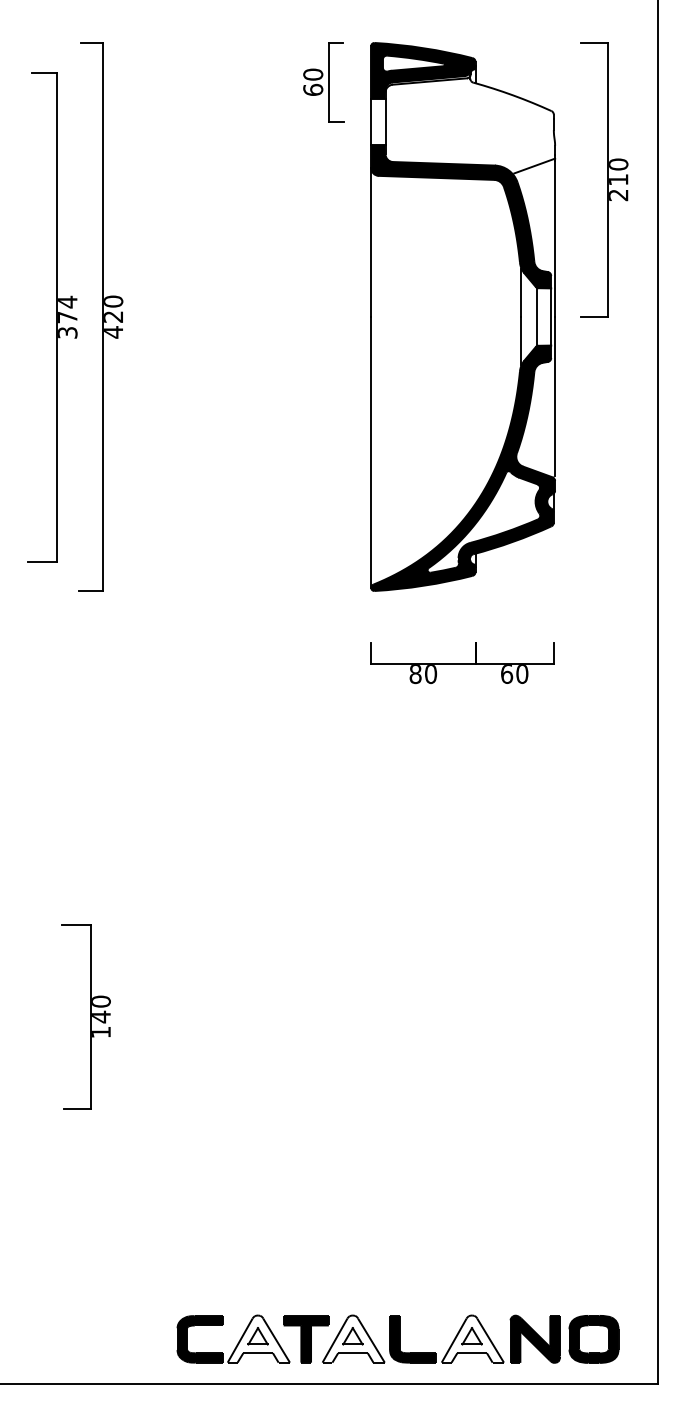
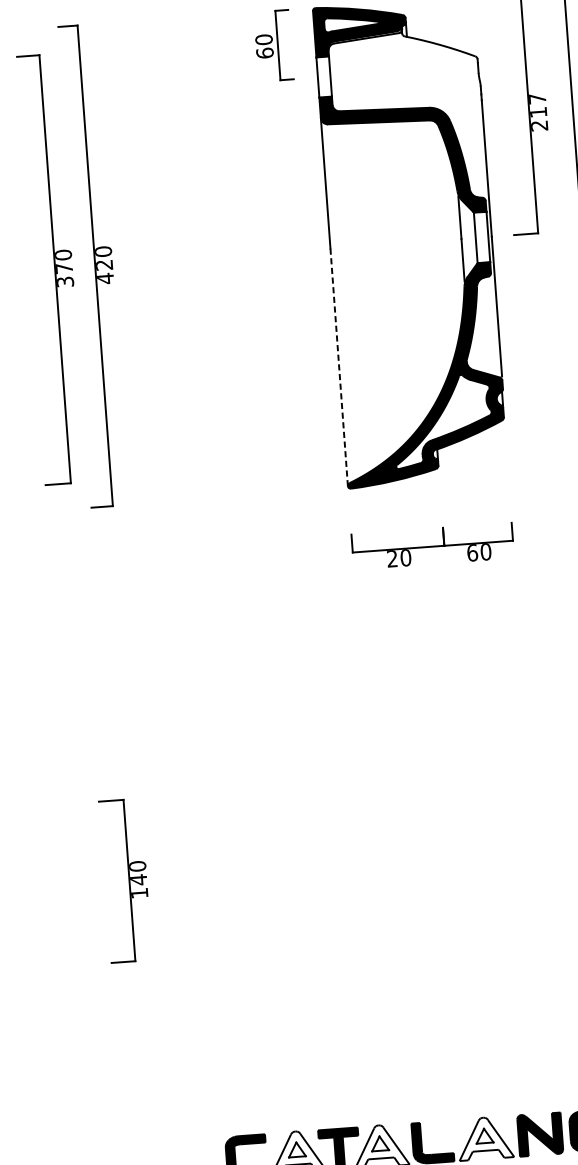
text: (618, 164) -> (537, 98), 210 -> 217
line: (534, 165) -> (463, 105), removed
text: (67, 301) -> (63, 254), 374 -> 370
line: (371, 452) -> (339, 367), solid -> dashed
text: (415, 674) -> (392, 559), 80 -> 20

